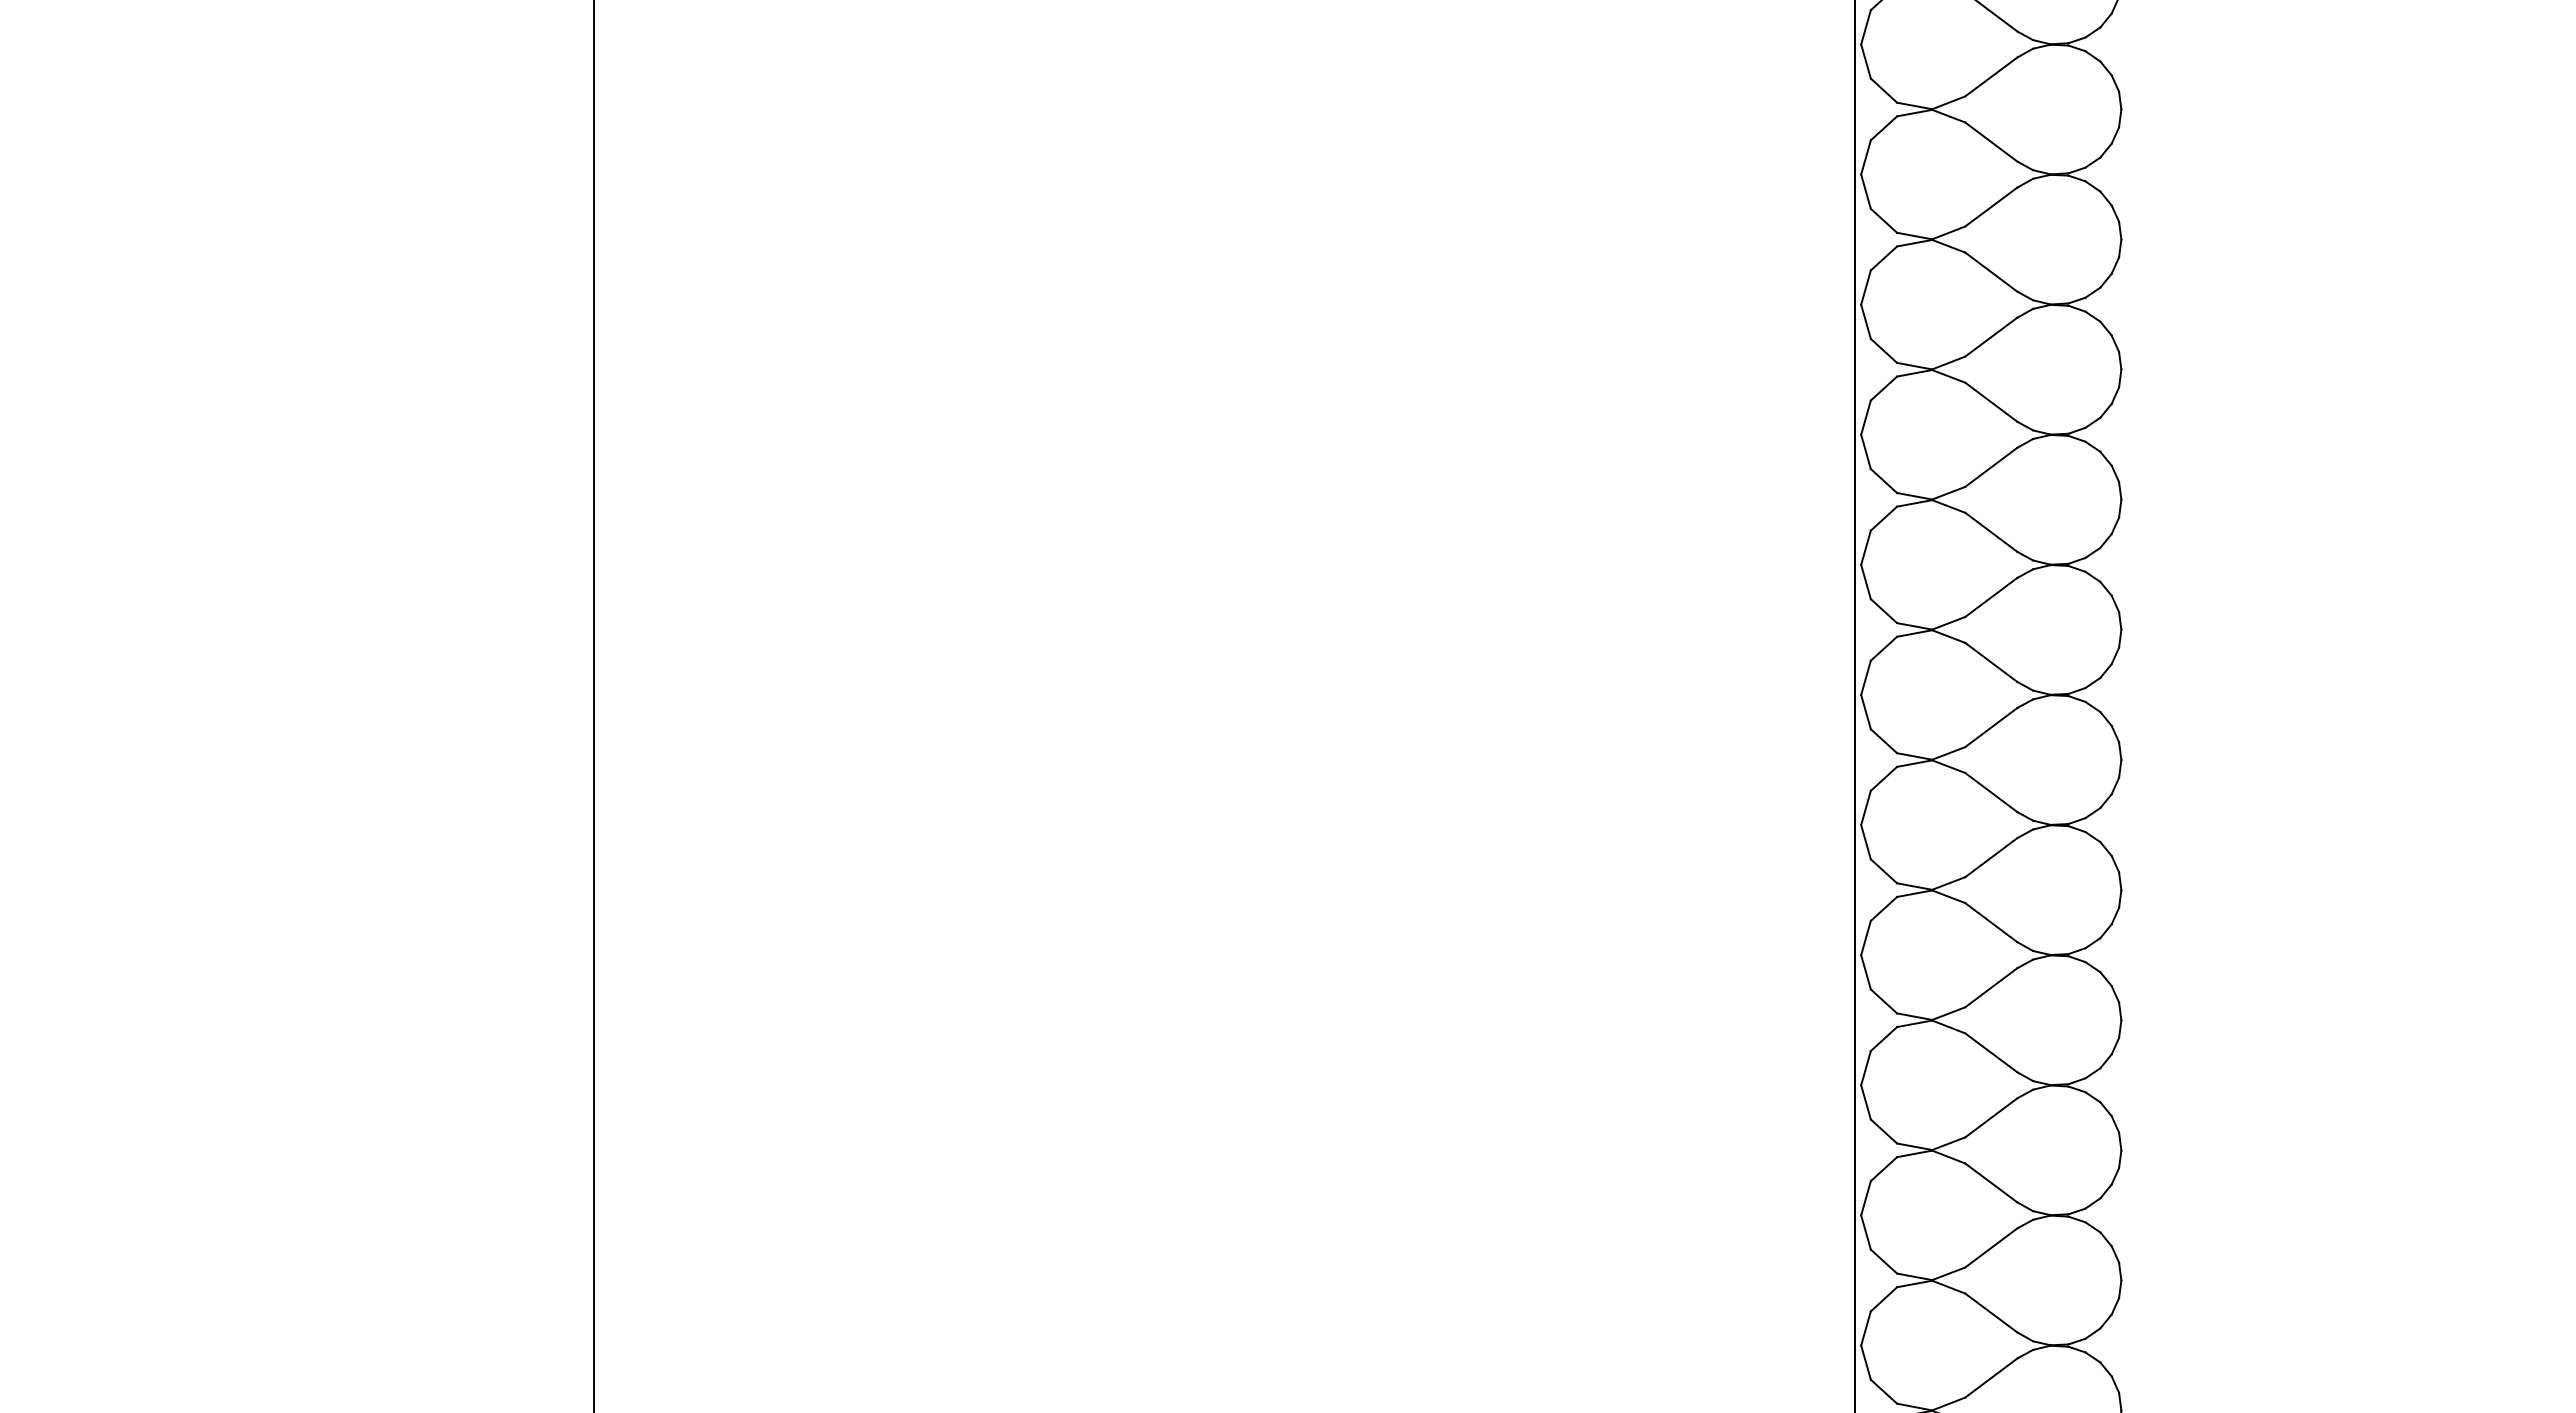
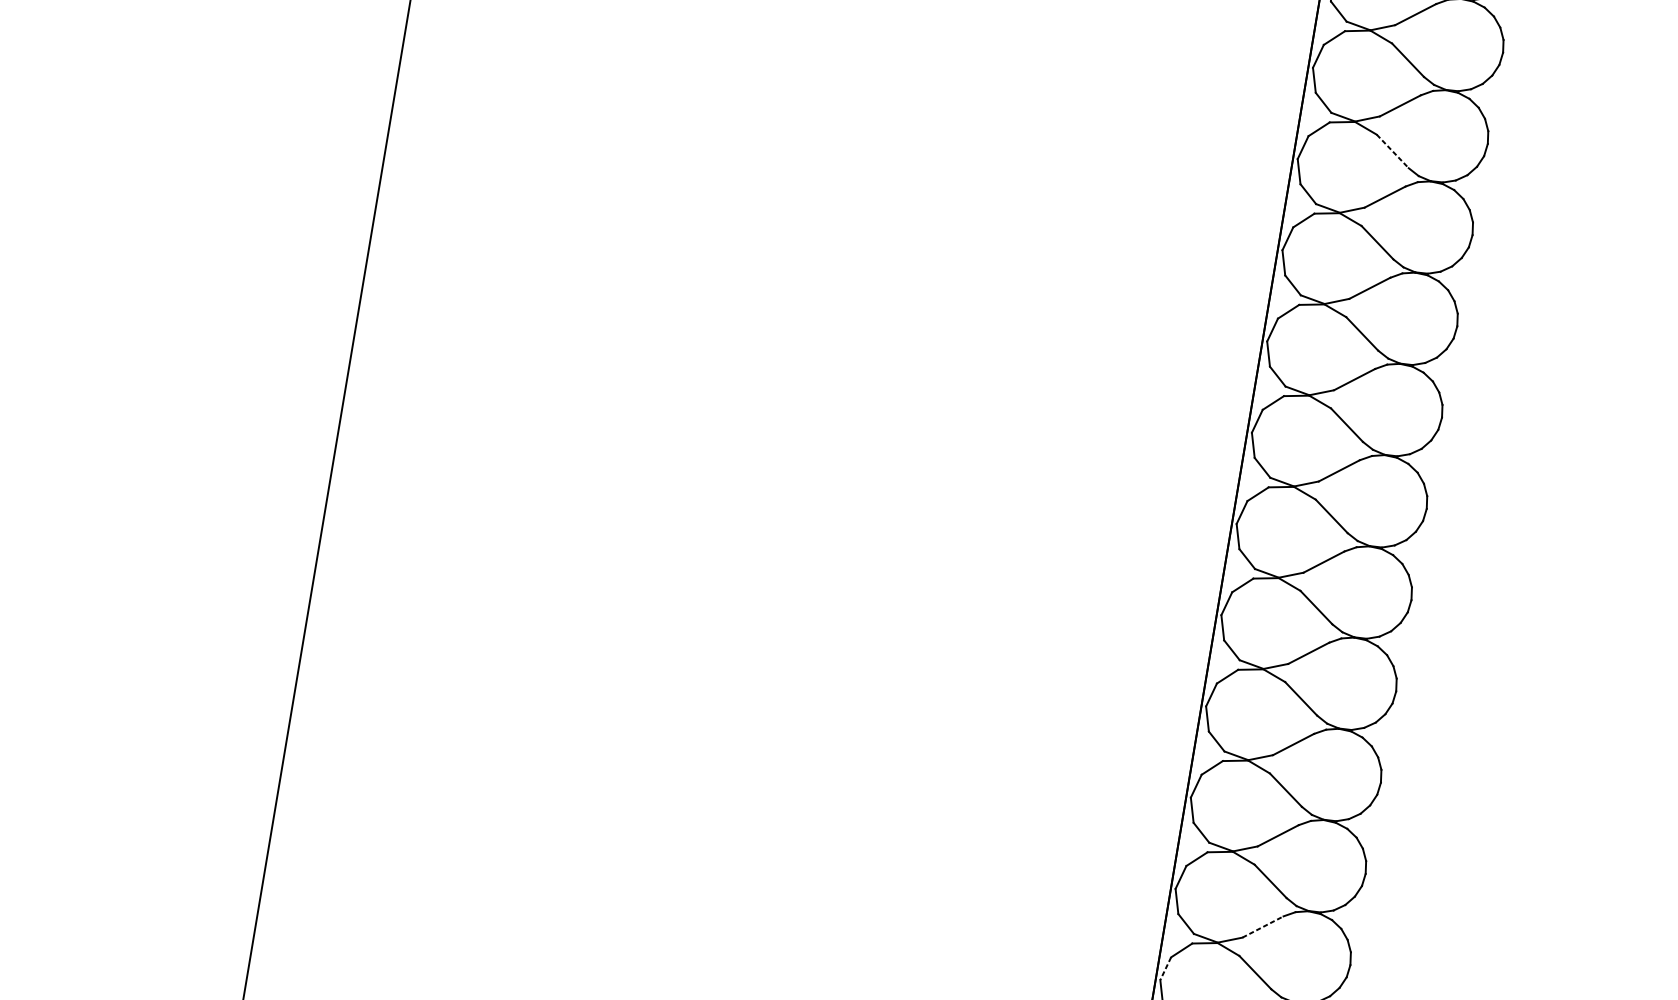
line: (1991, 142) -> (1392, 151), solid -> dashed
line: (1991, 1247) -> (1263, 926), solid -> dashed
line: (1866, 1328) -> (1166, 968), solid -> dashed

